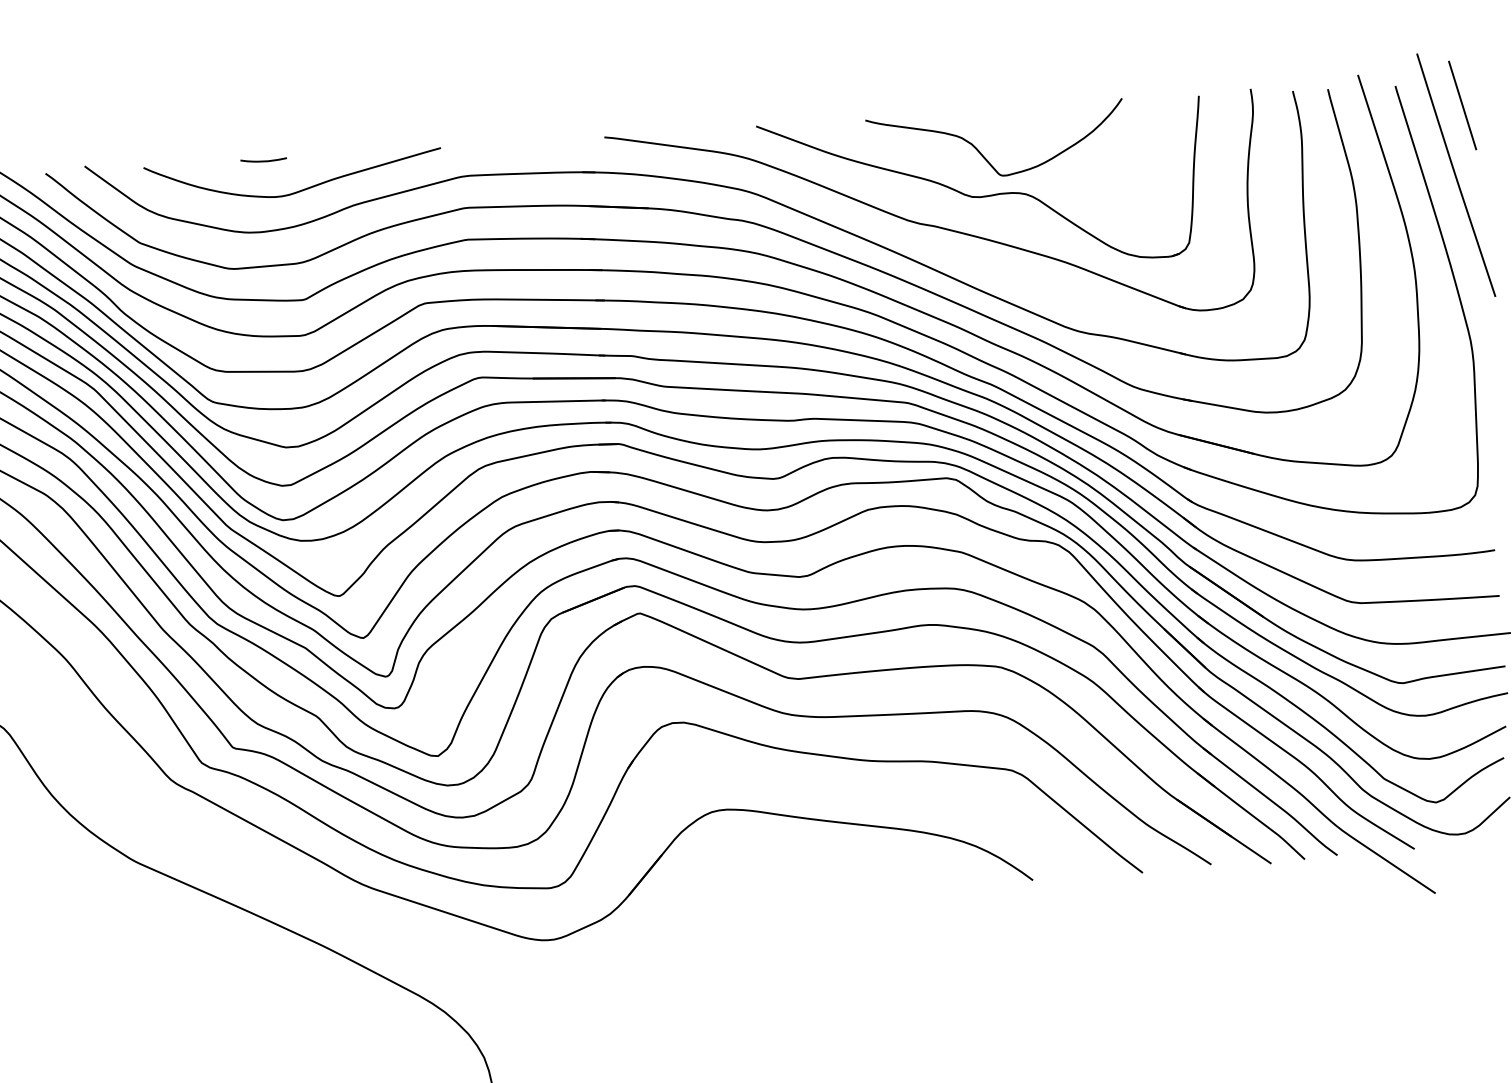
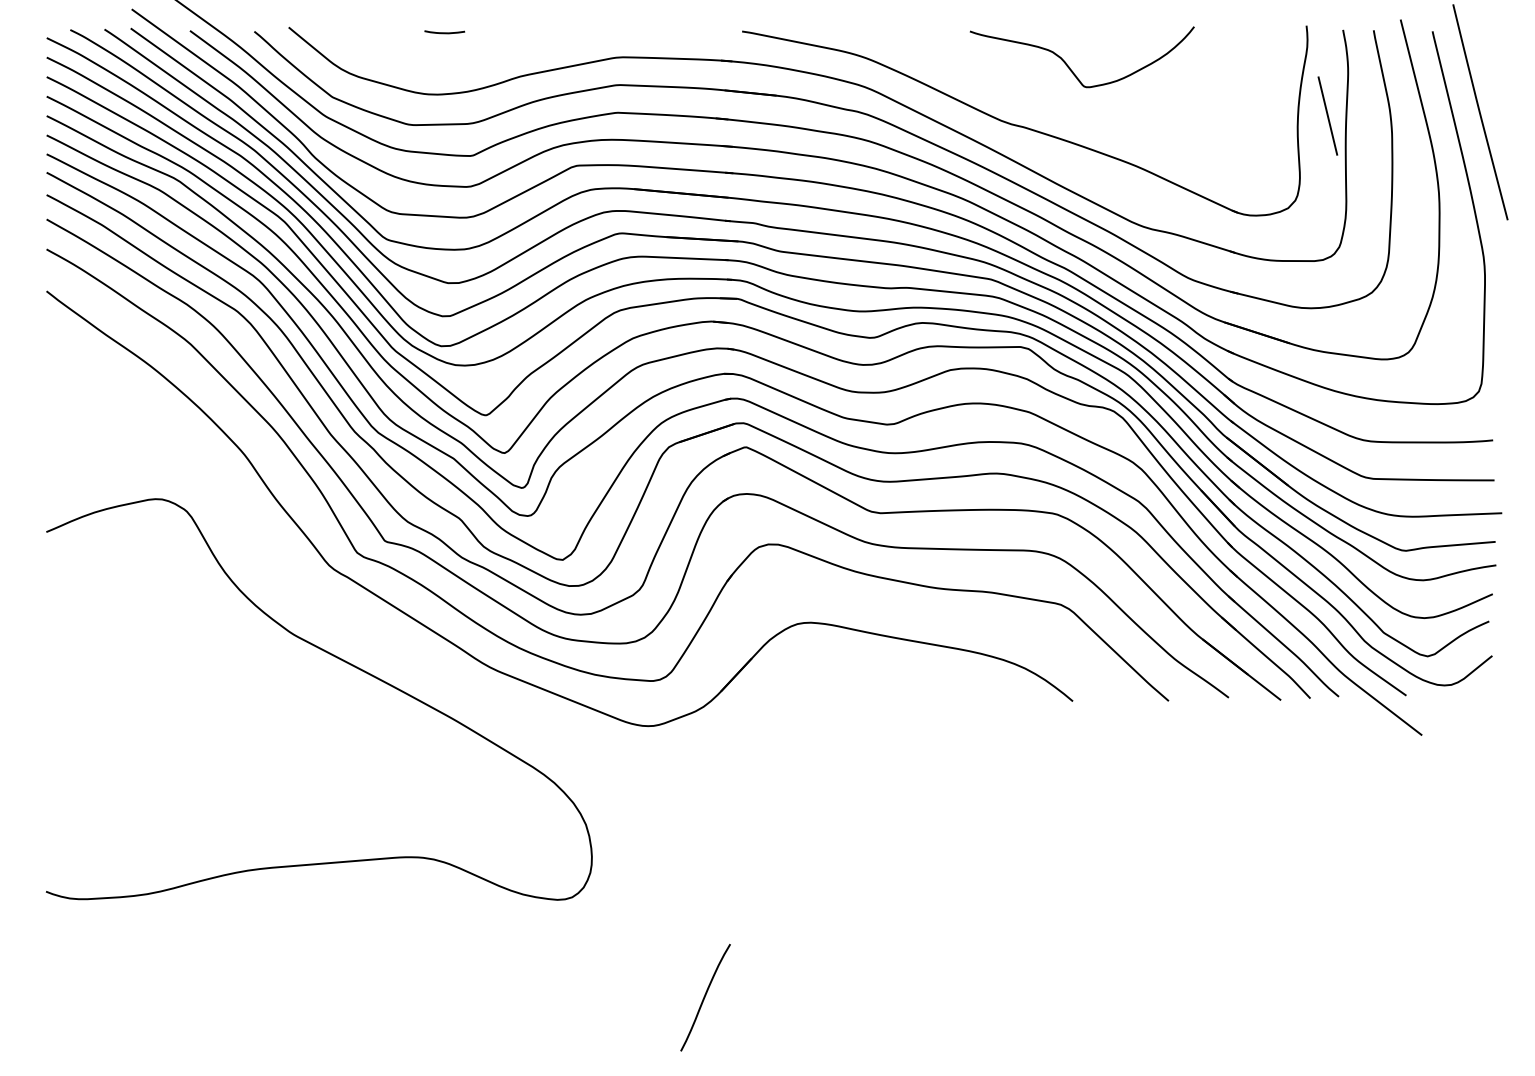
line: (1462, 104) -> (1327, 115), moved
part: (982, 188) -> (1067, 97), removed
curve: (297, 190) -> (472, 60), removed

